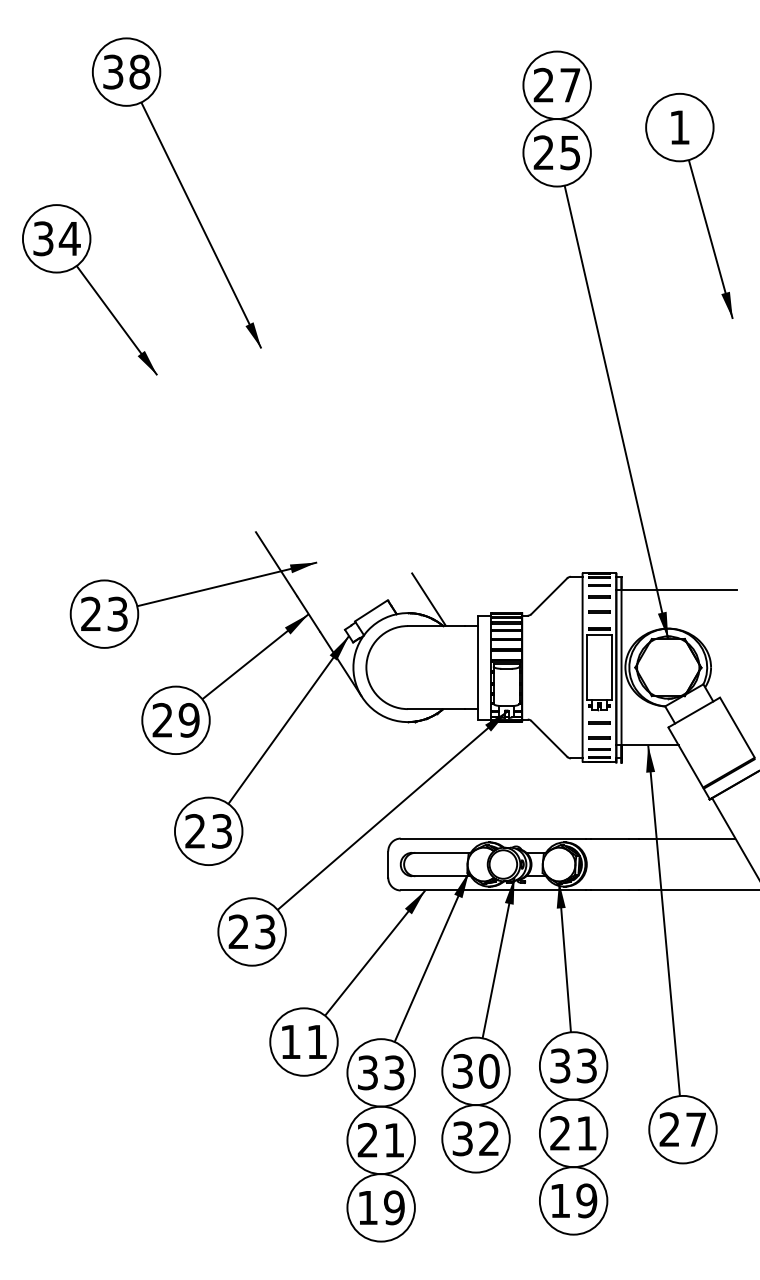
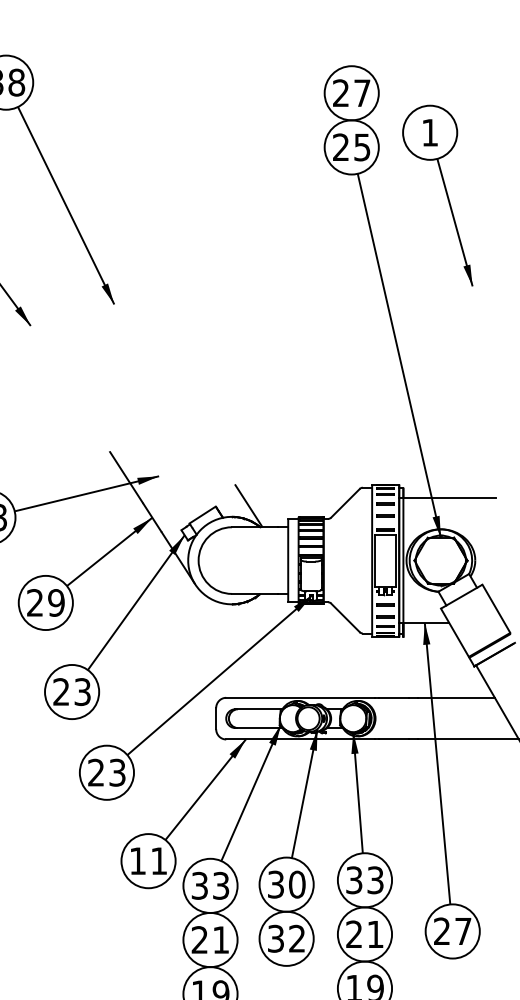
part: (699, 203) -> (445, 193), moved

